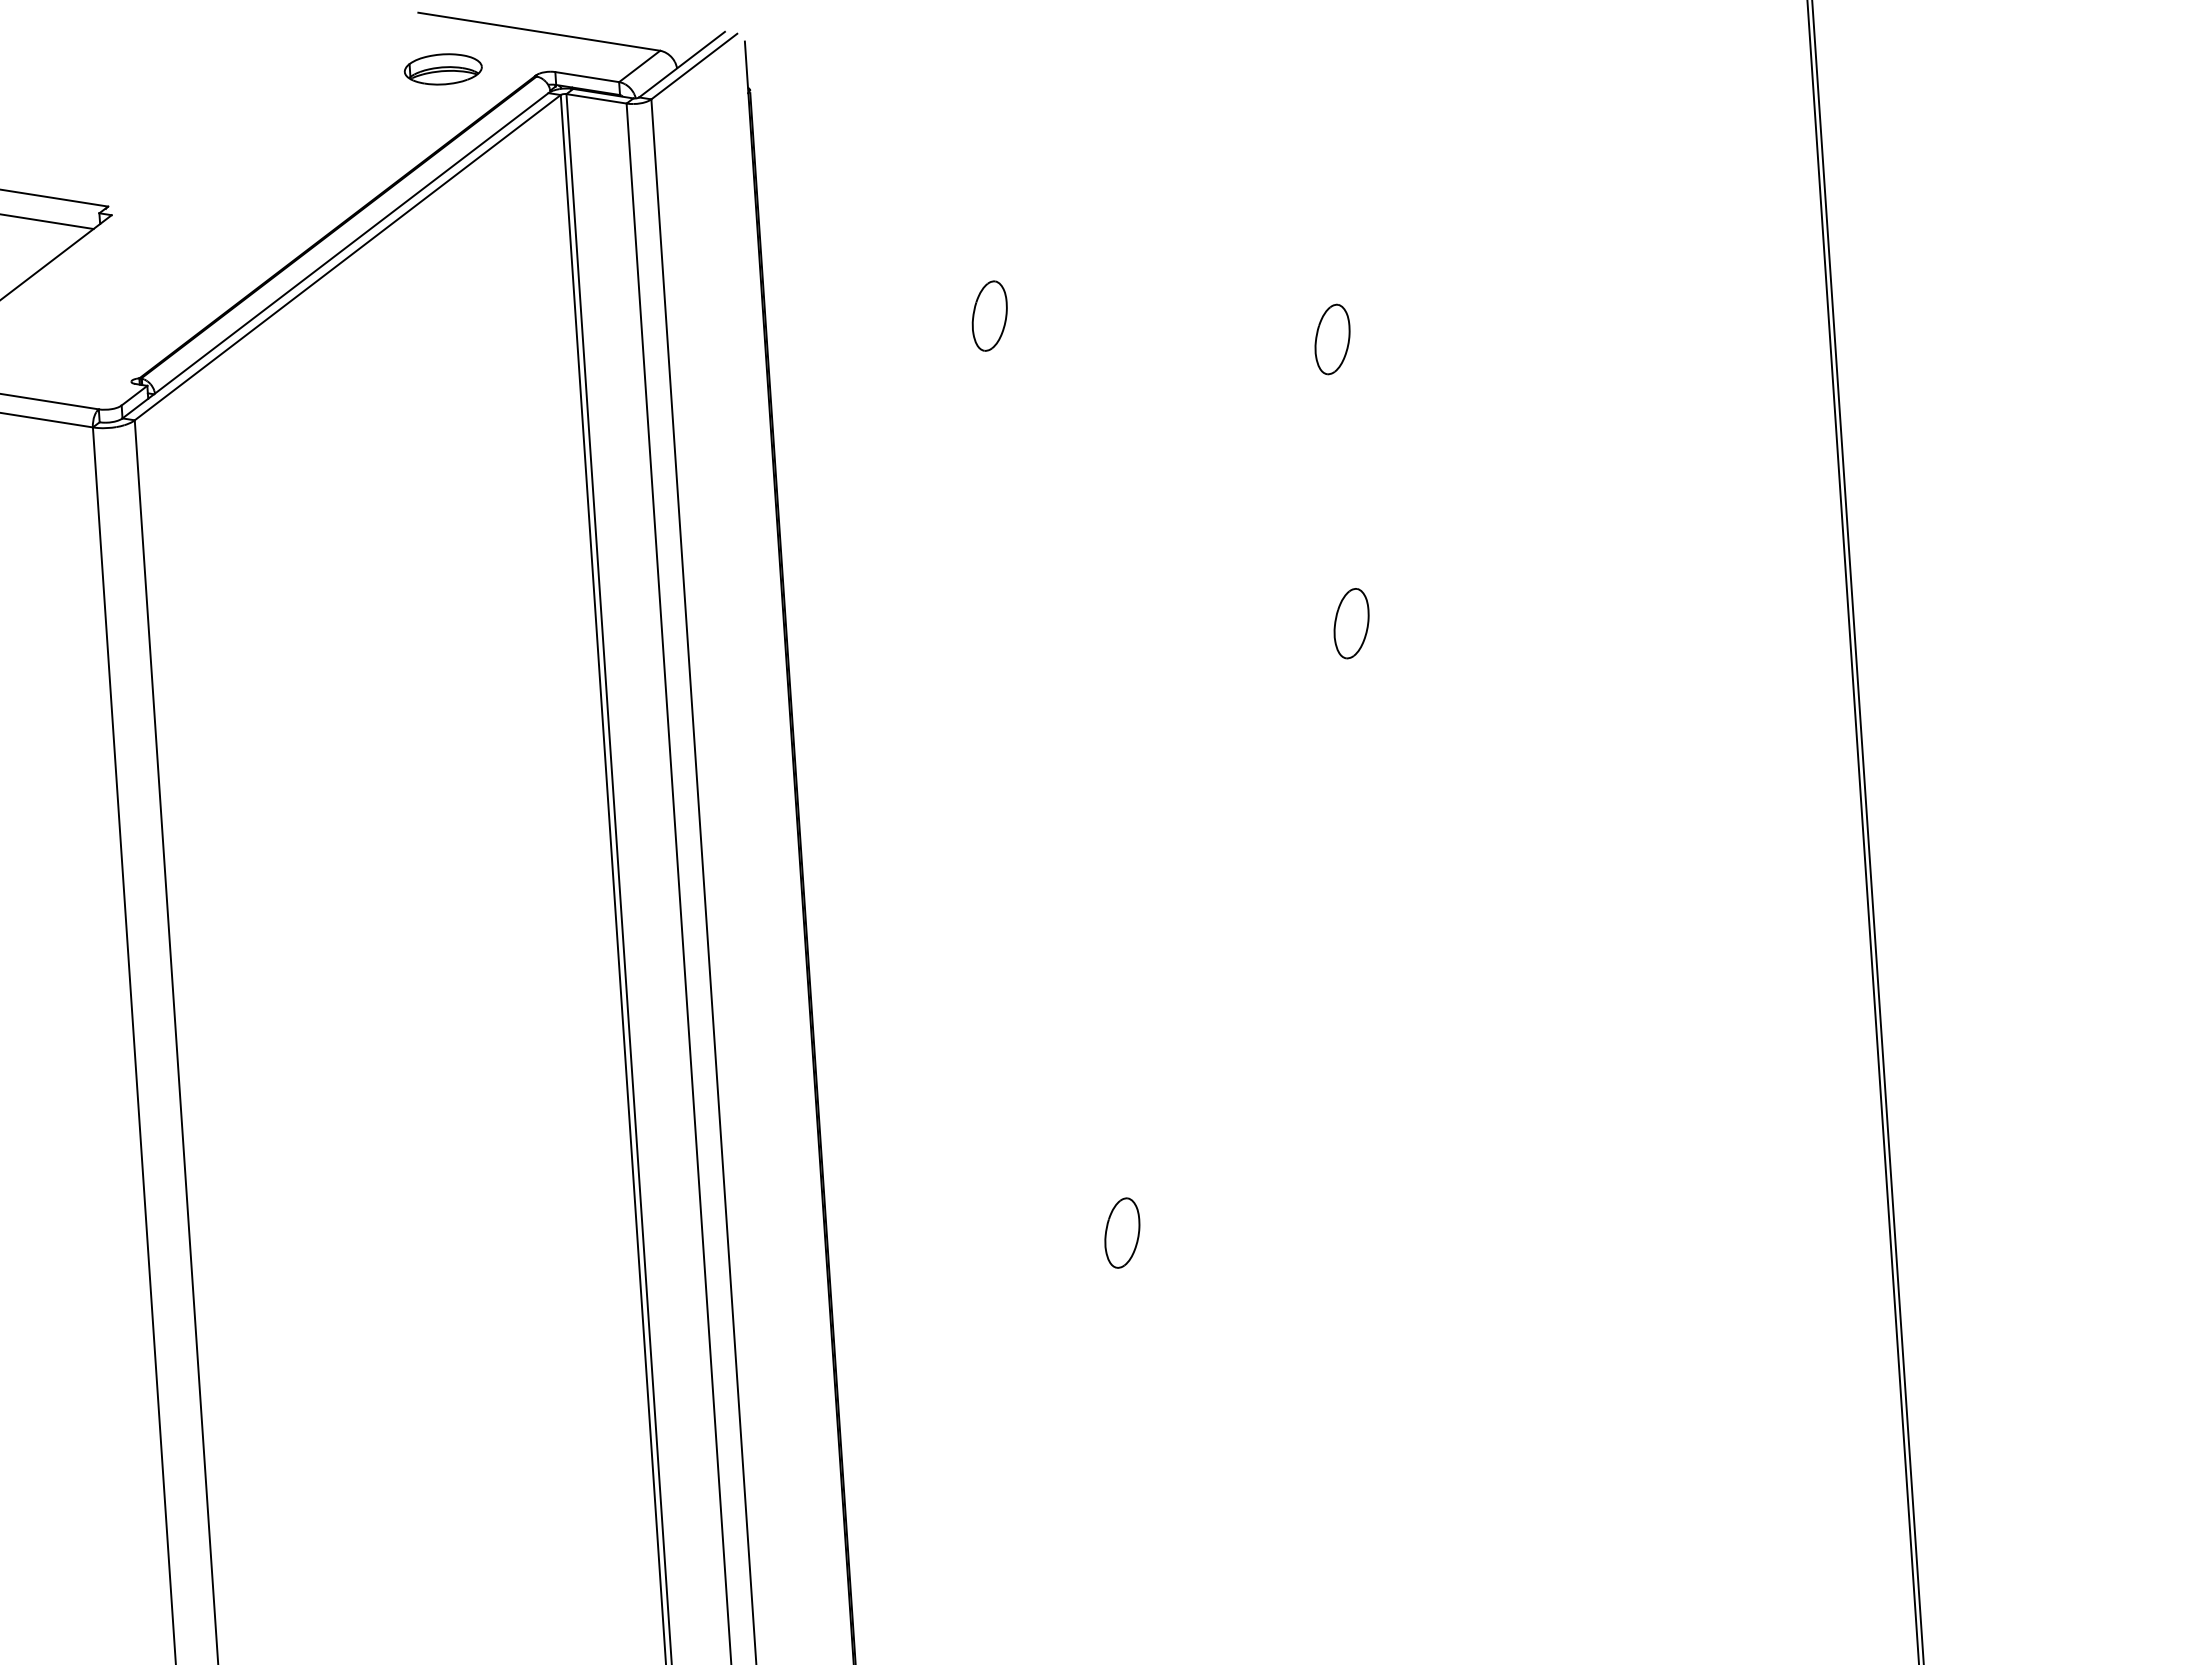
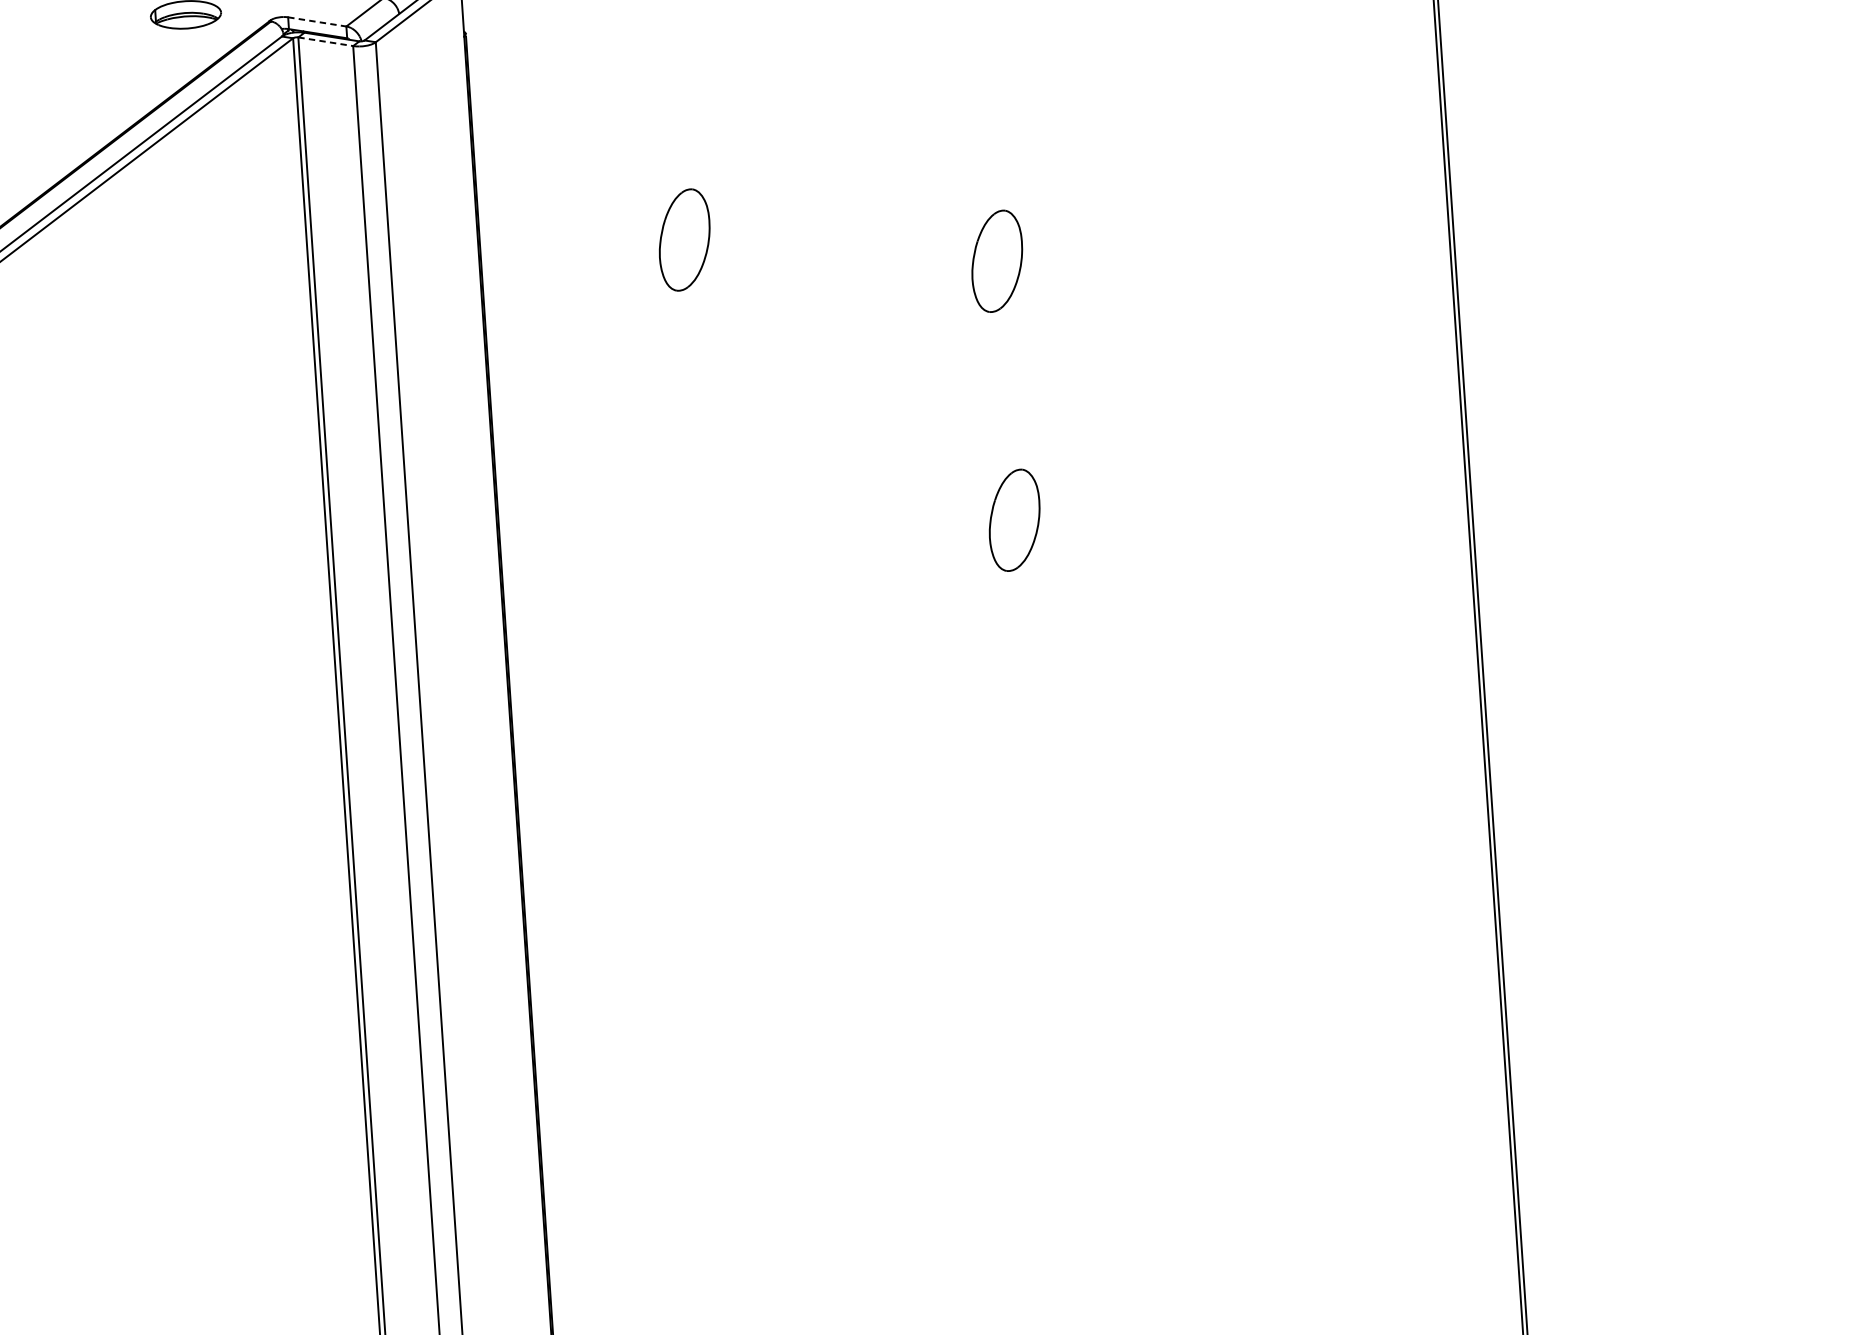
line: (587, 77) -> (317, 22), solid -> dashed
line: (597, 98) -> (326, 41), solid -> dashed
part: (989, 315) -> (684, 239), size x1.6
part: (1332, 339) -> (997, 261), size x1.6
part: (1351, 623) -> (1014, 520), size x1.6
part: (1122, 1232) -> (805, 1075), removed

